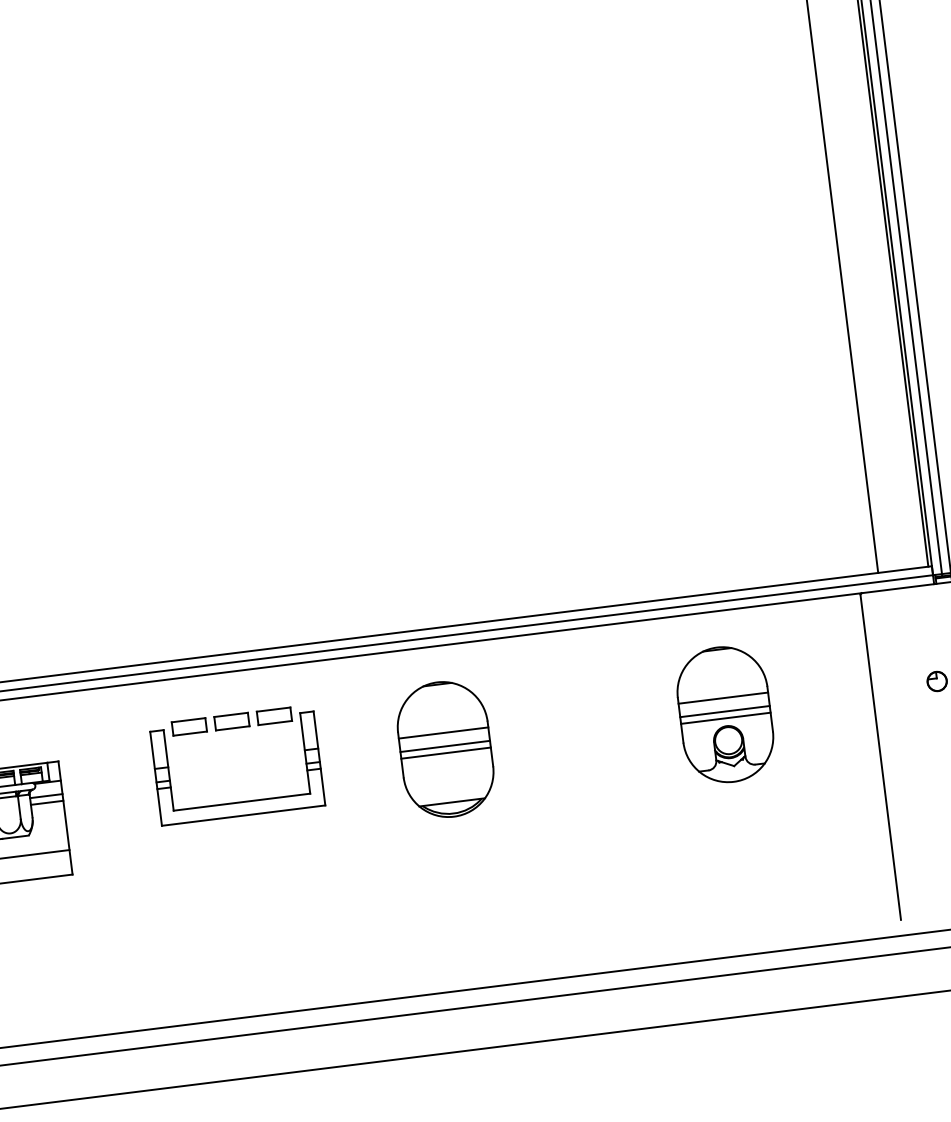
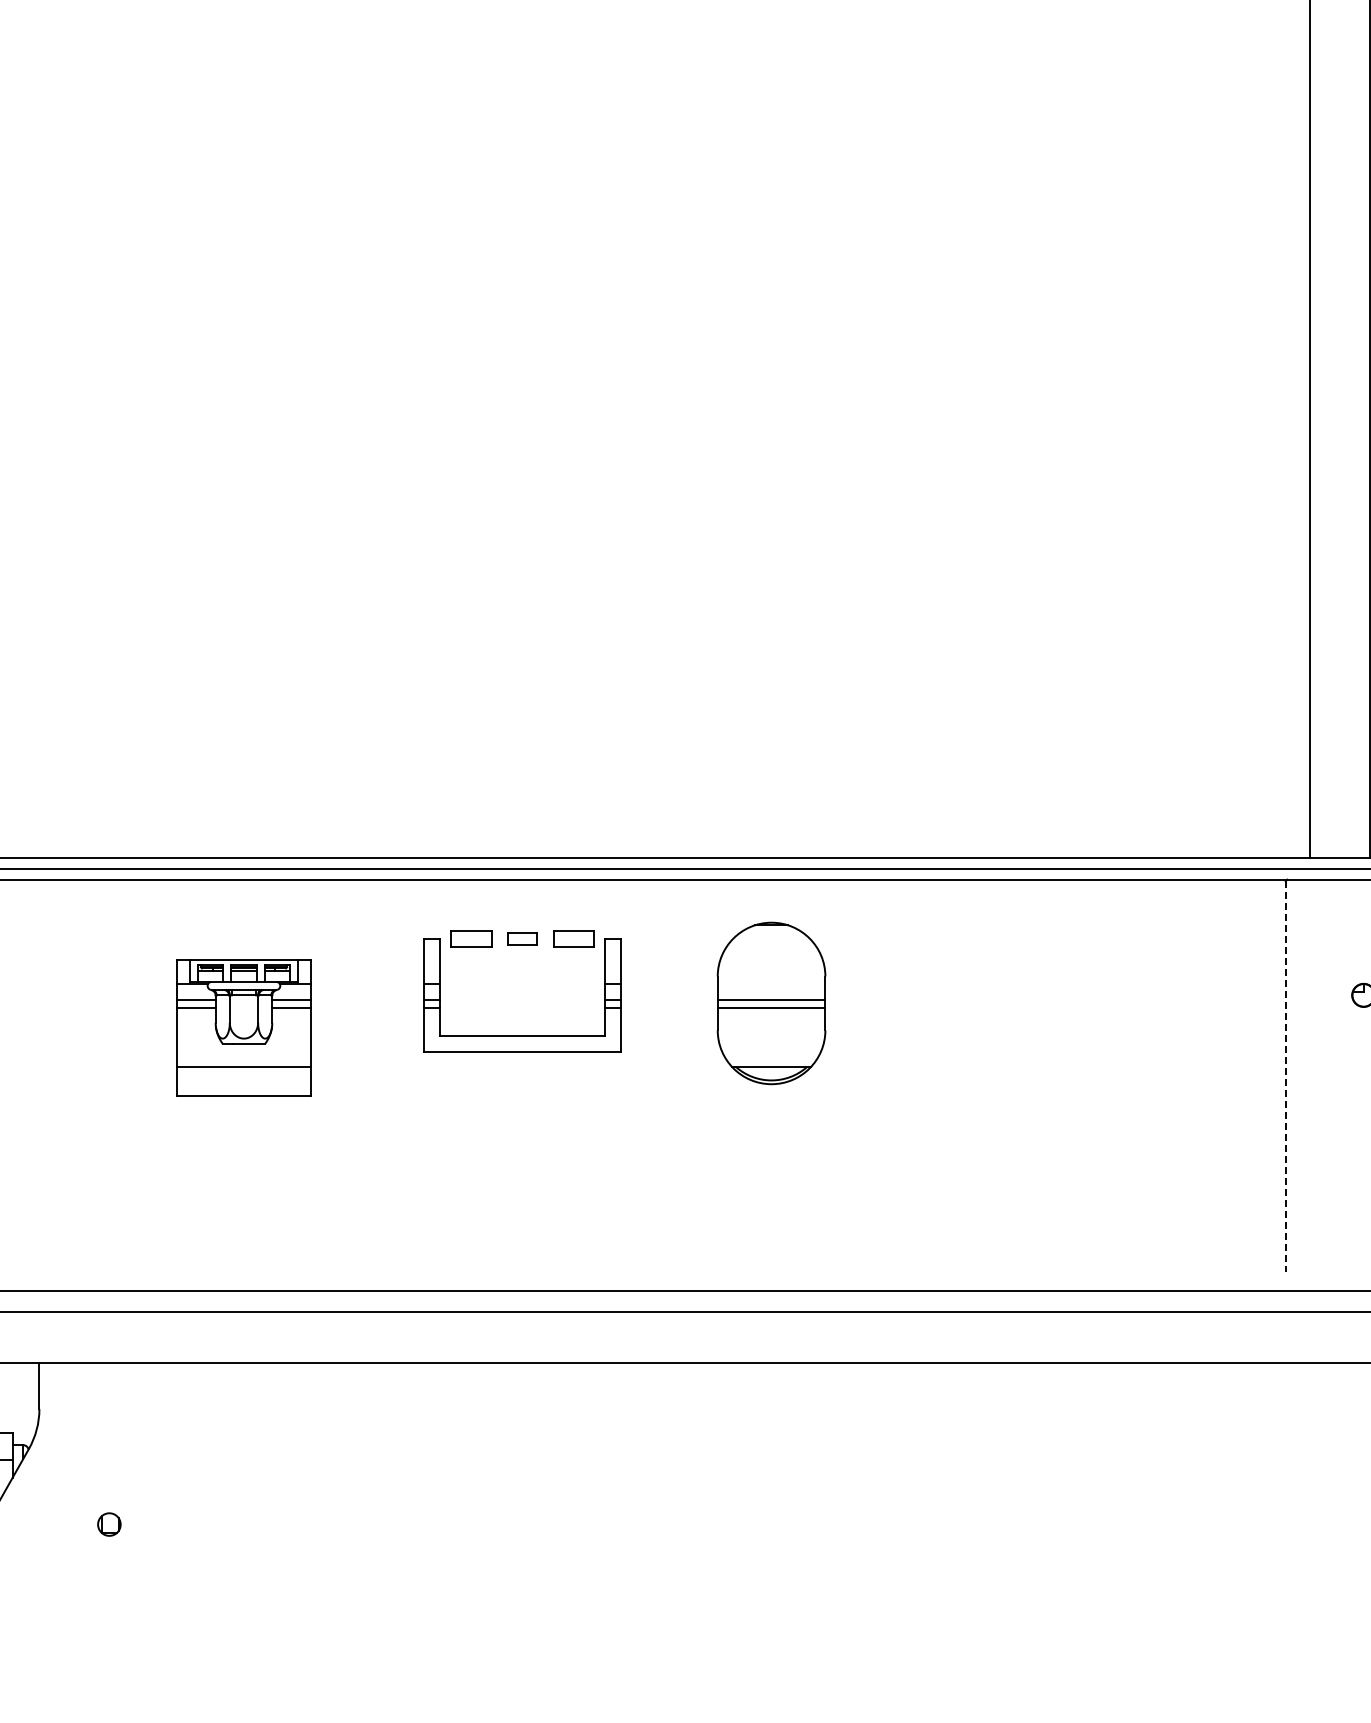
part: (724, 714) -> (1107, 1003), removed
part: (231, 721) -> (522, 938), size x0.7
line: (443, 732) -> (771, 983), removed
line: (880, 757) -> (1285, 1076), solid -> dashed

